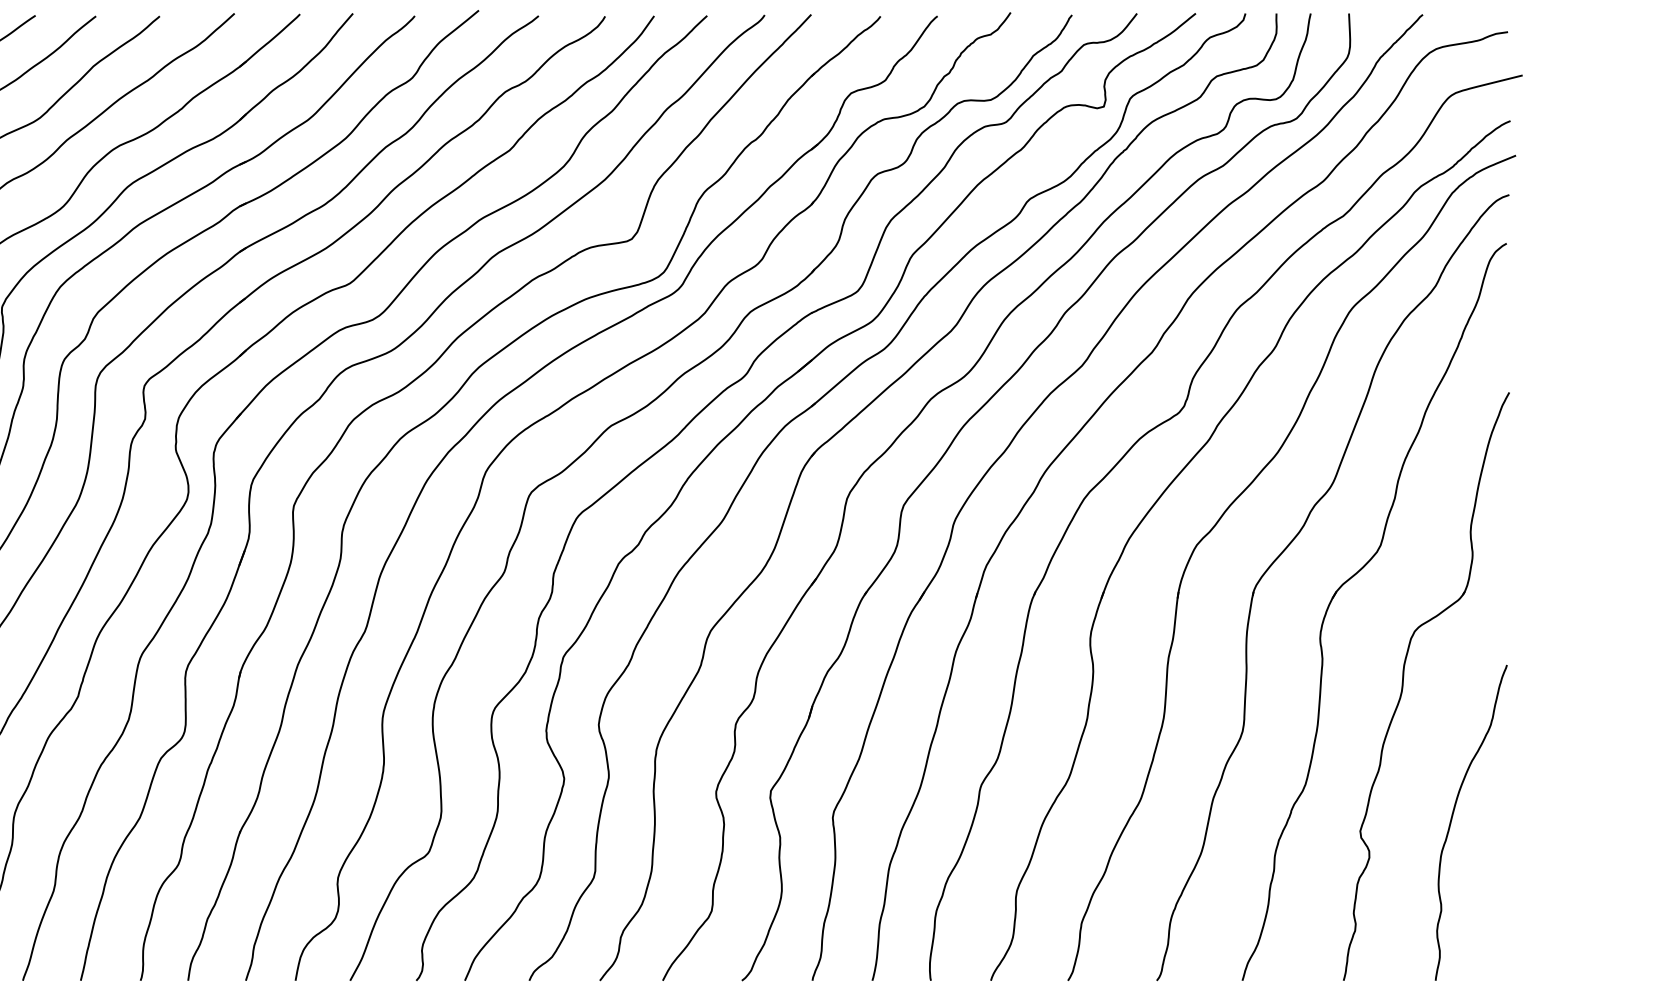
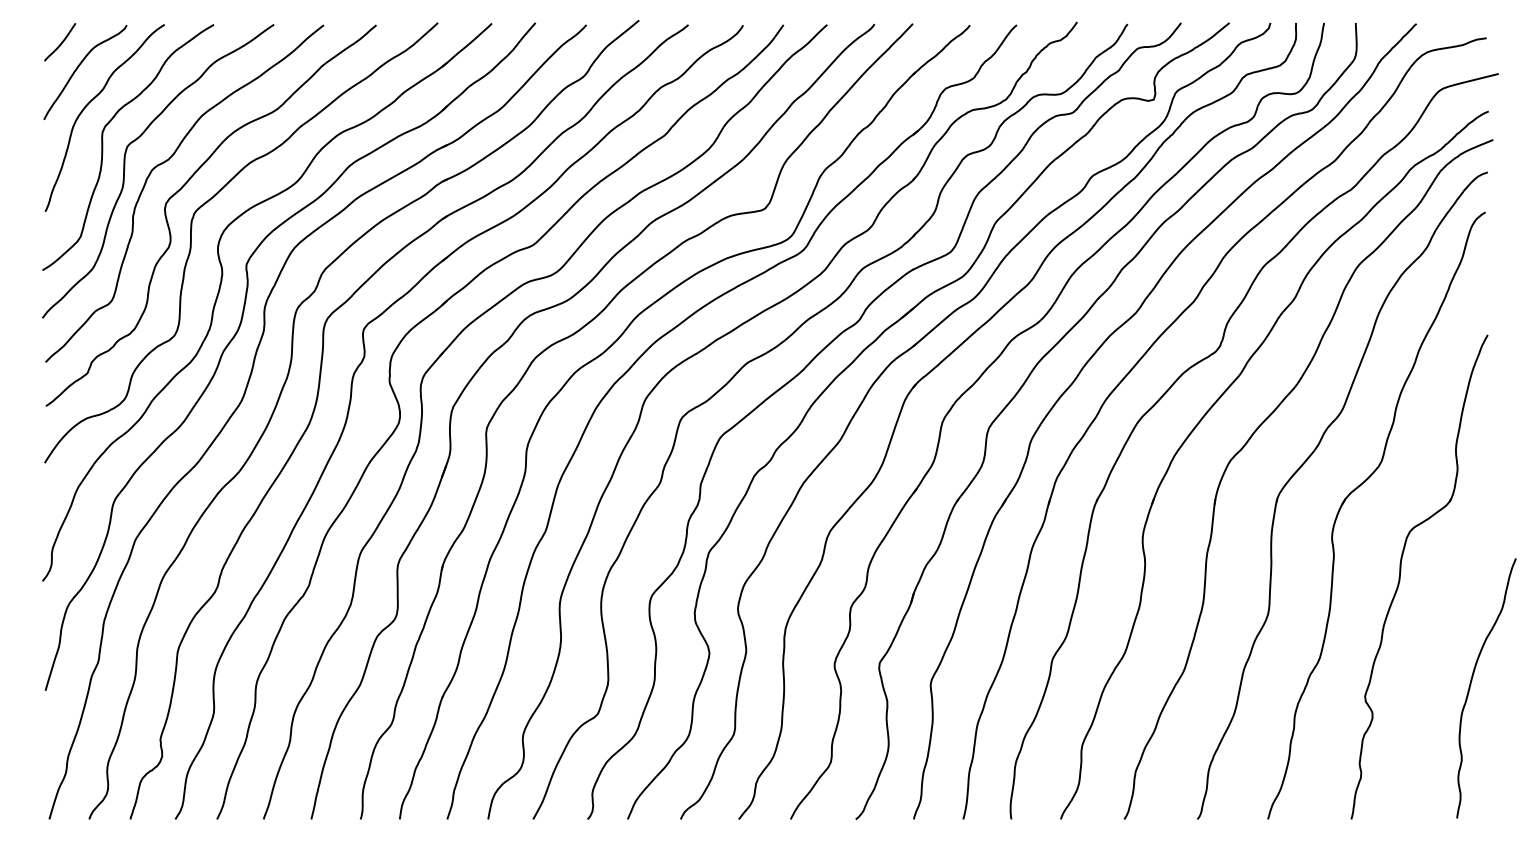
curve: (1453, 818) -> (1471, 684), moved

